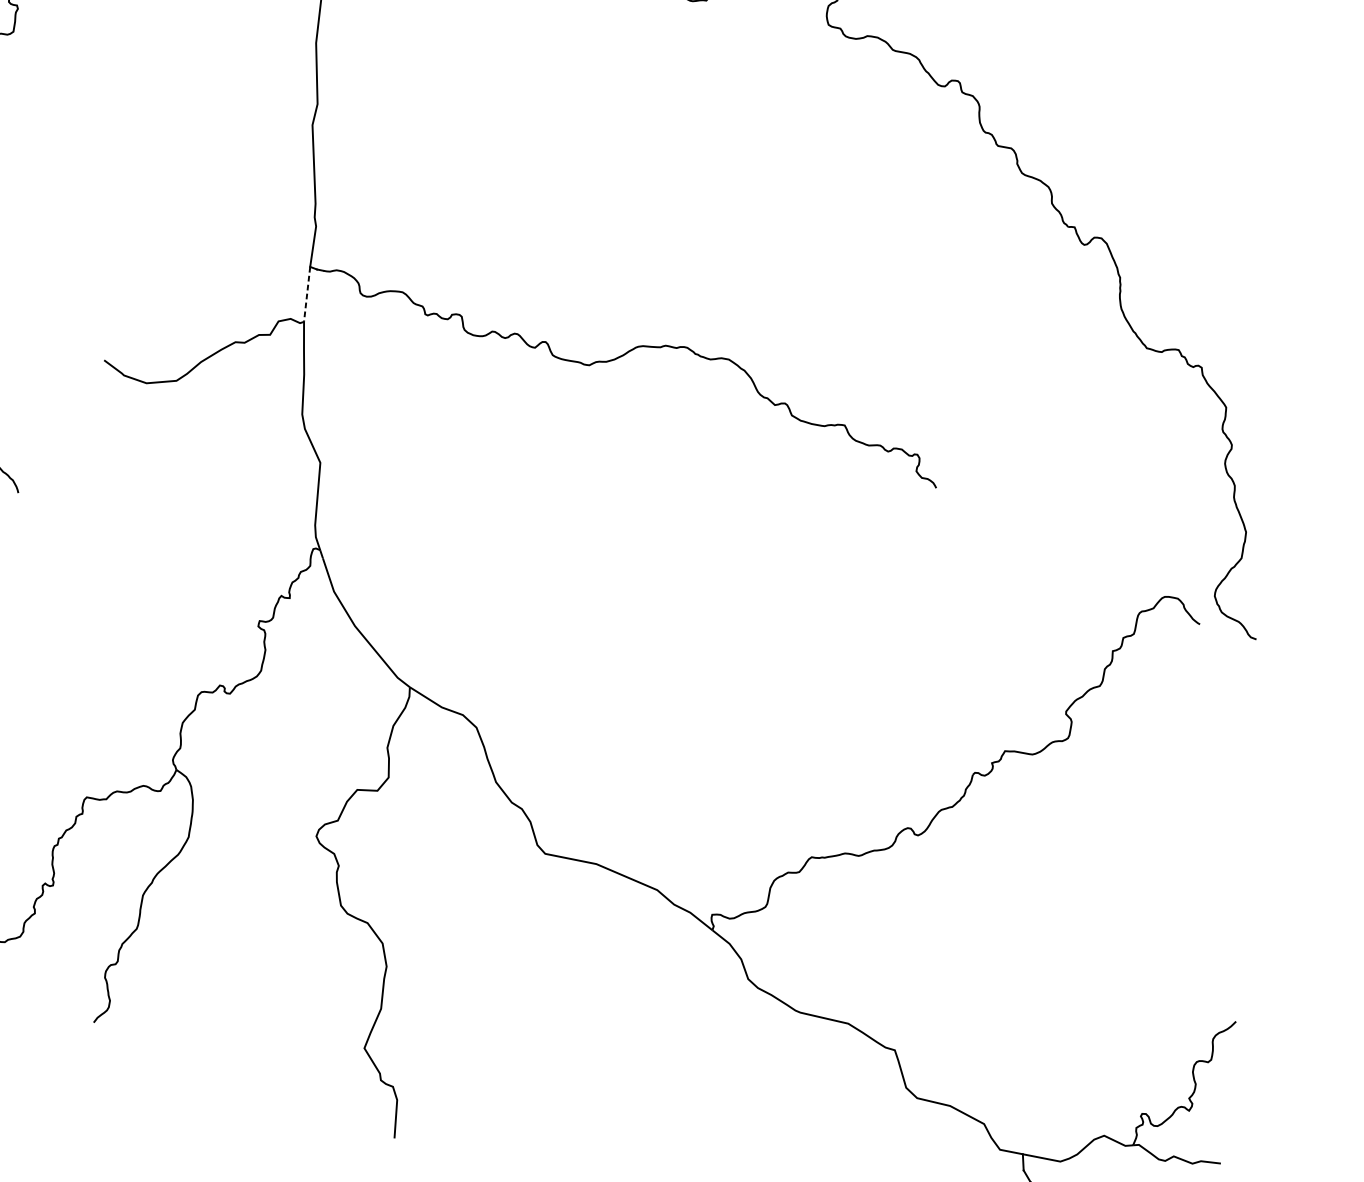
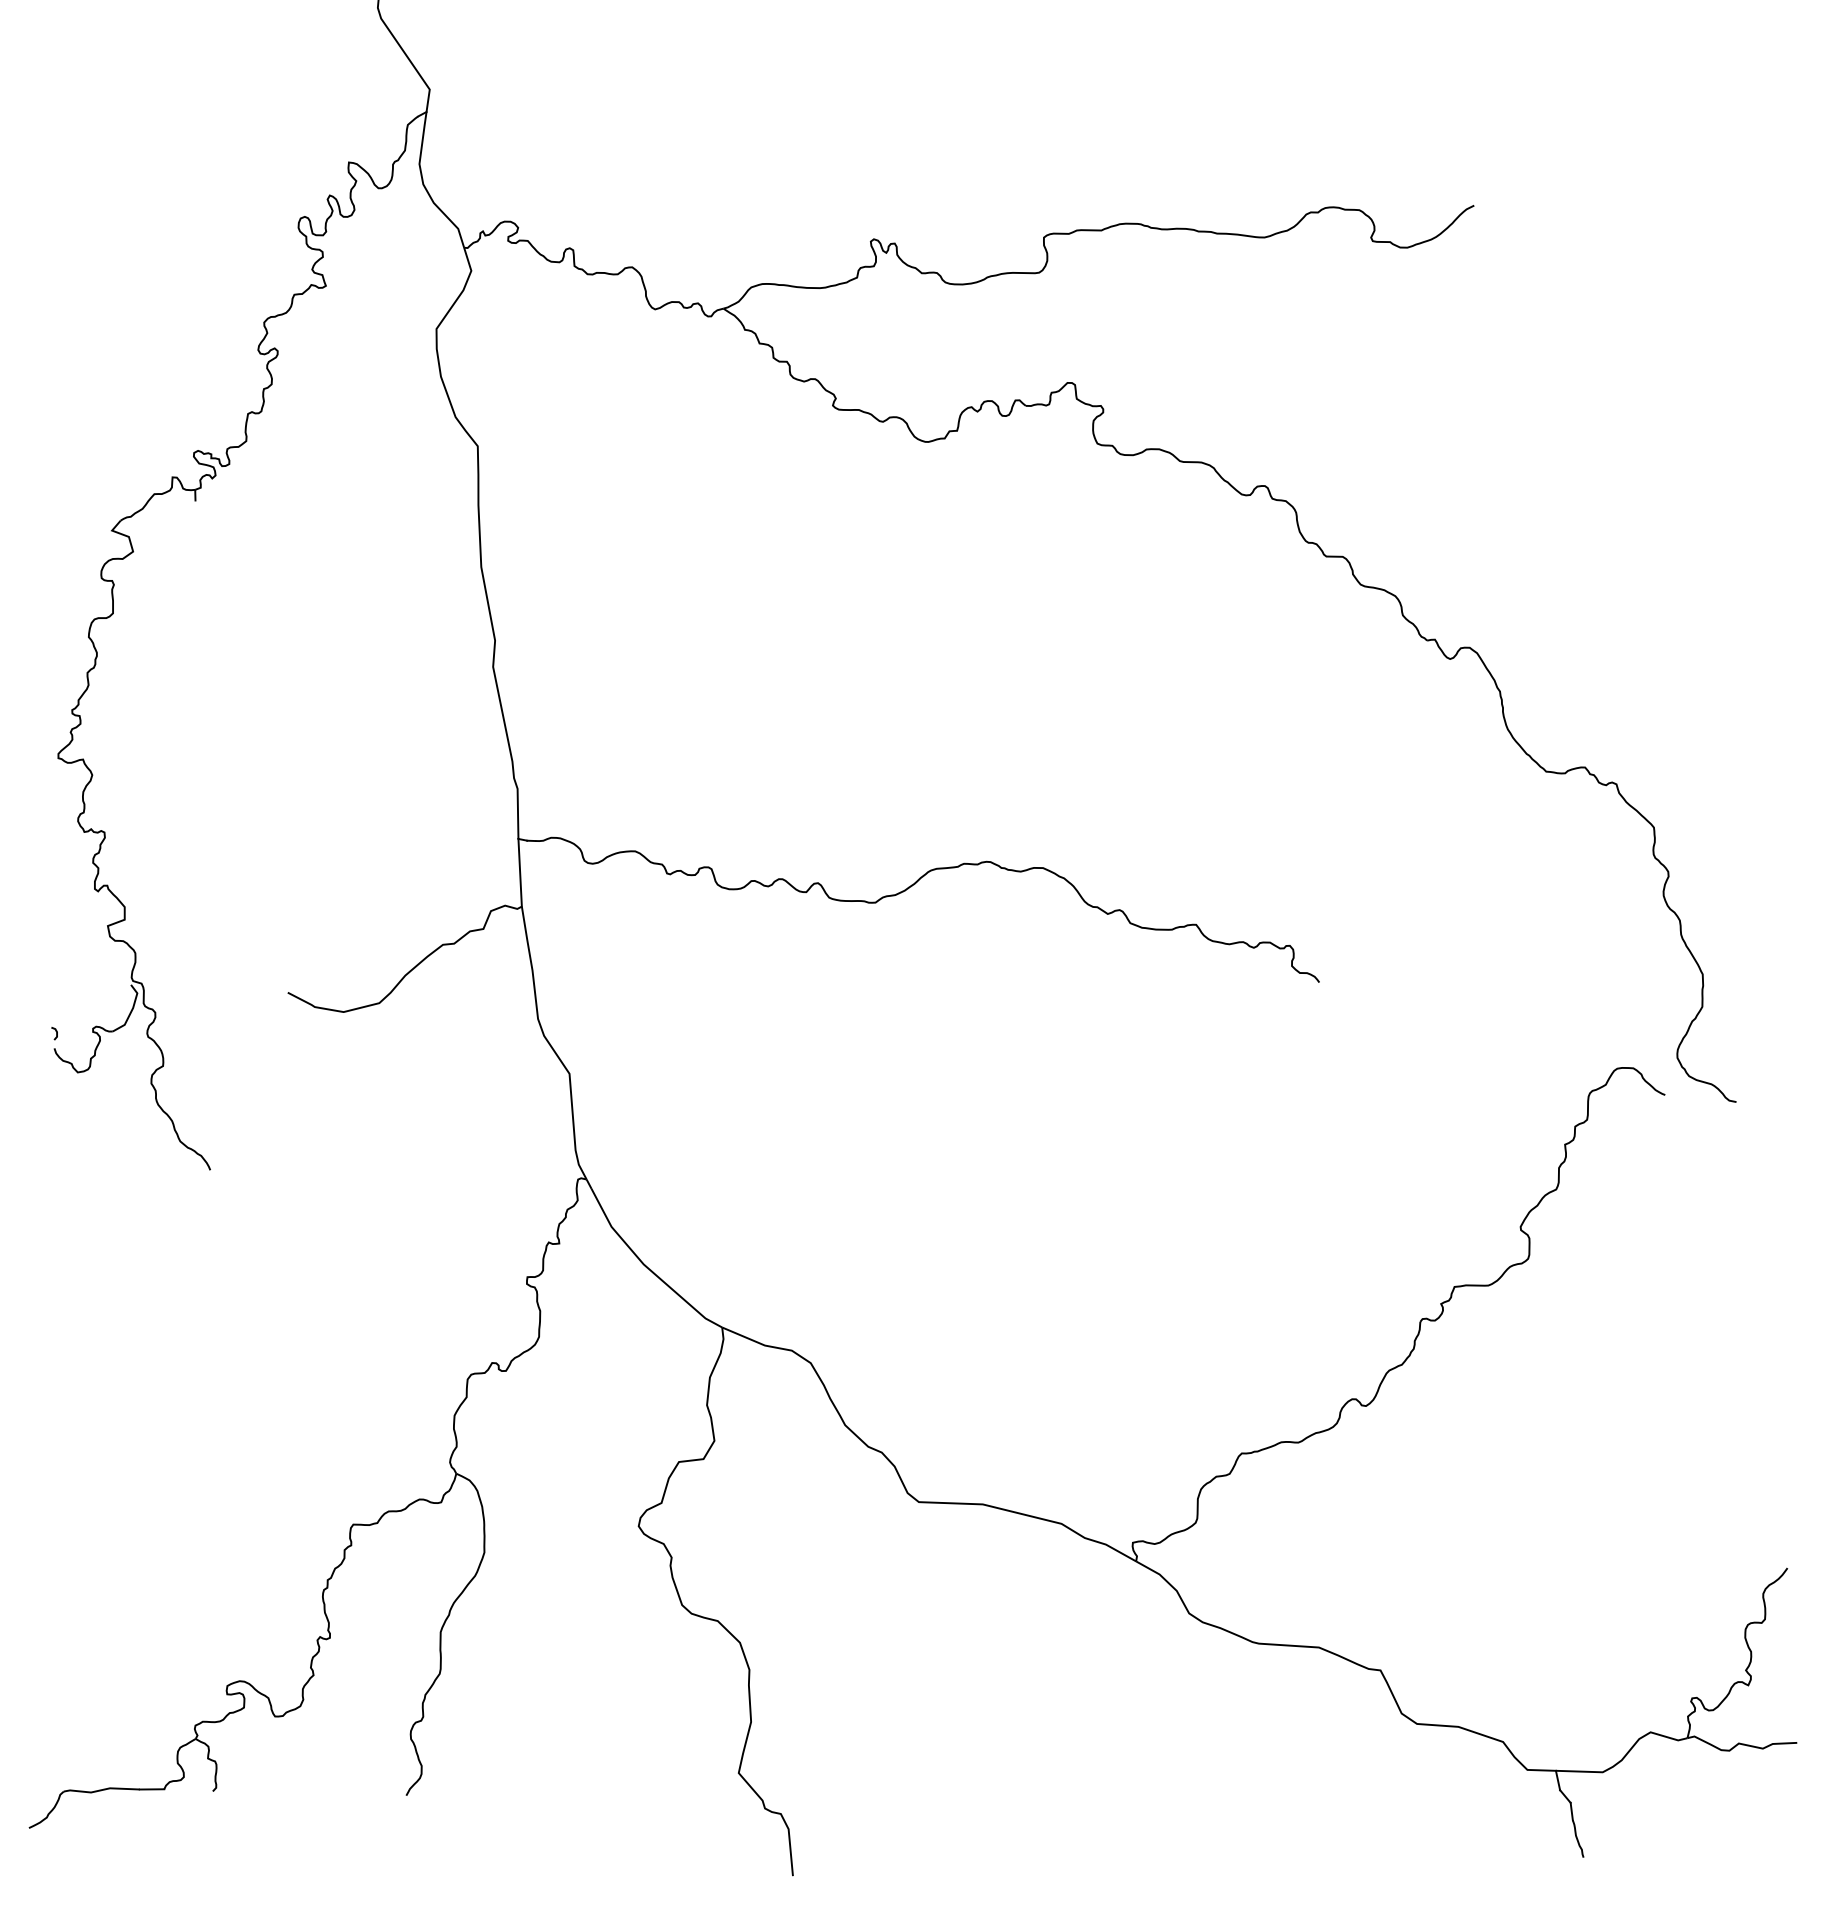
line: (307, 294) -> (520, 872), dashed -> solid

